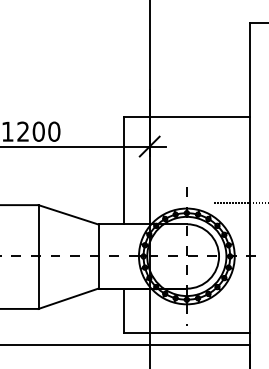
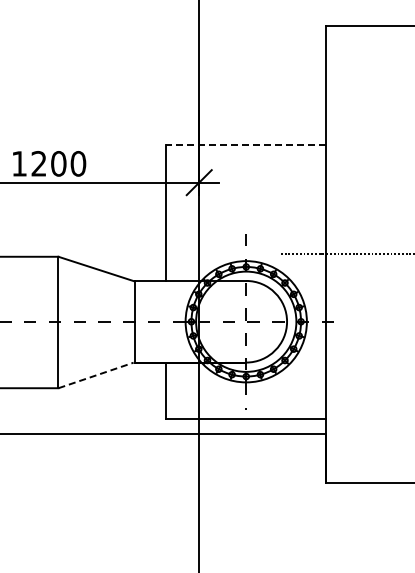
line: (186, 116) -> (245, 144), solid -> dashed
line: (68, 298) -> (96, 375), solid -> dashed

